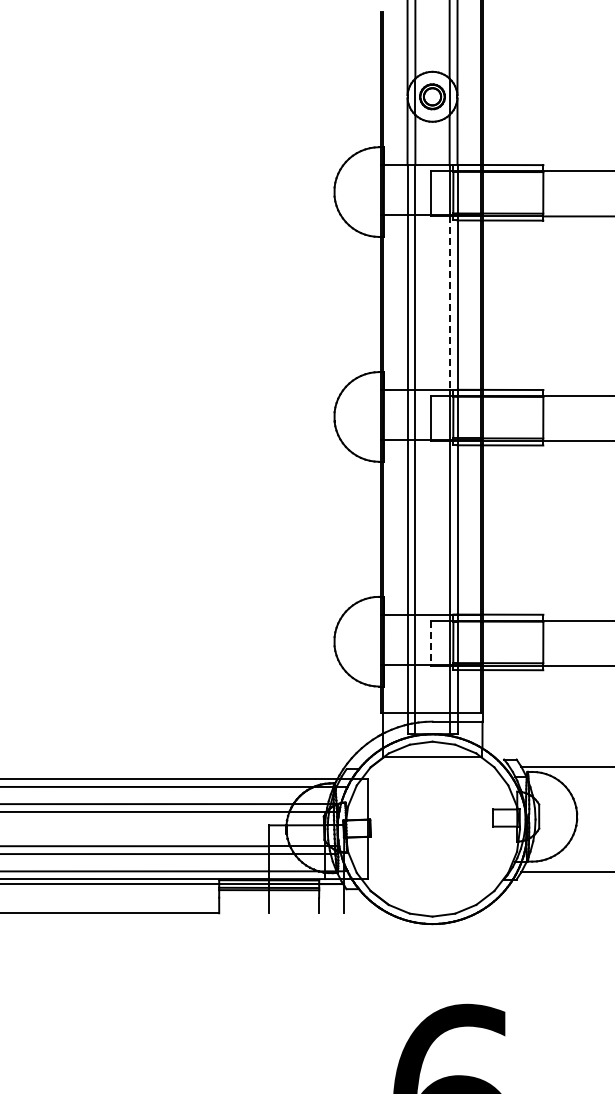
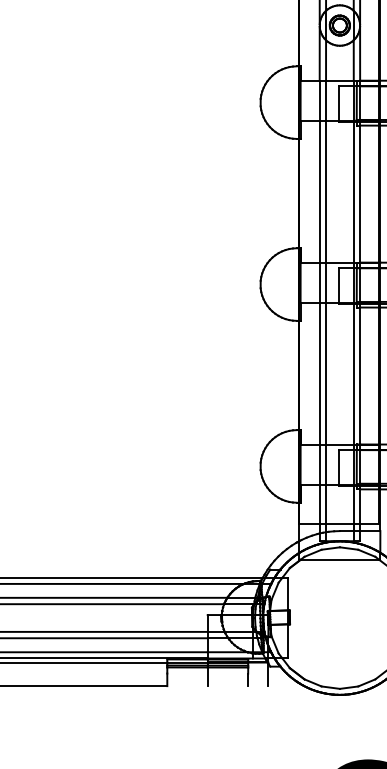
line: (449, 303) -> (353, 192), dashed -> solid
line: (431, 642) -> (339, 467), dashed -> solid

